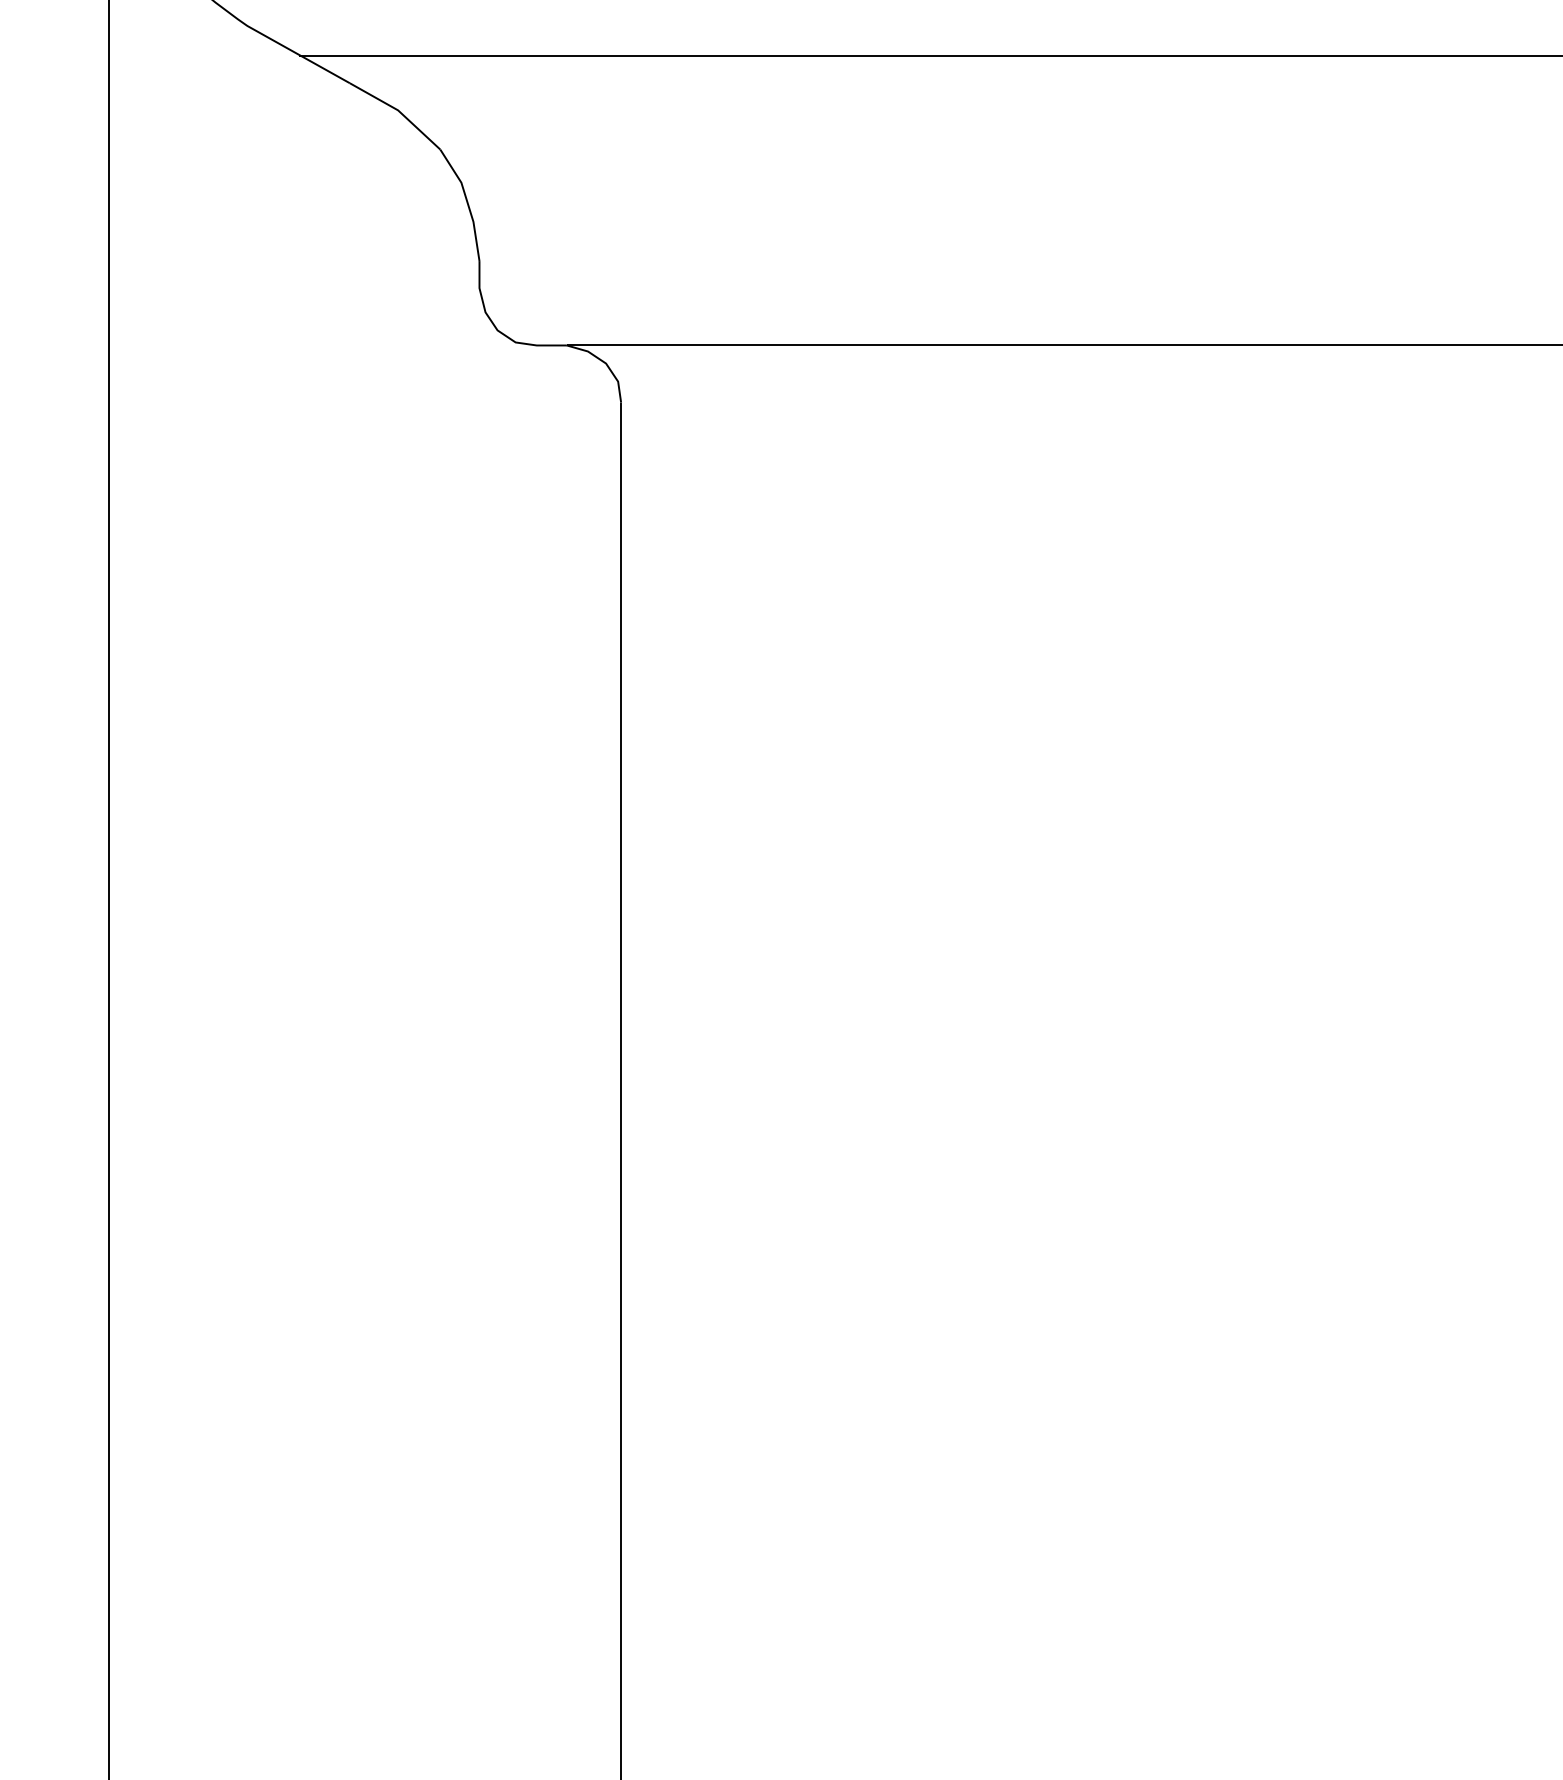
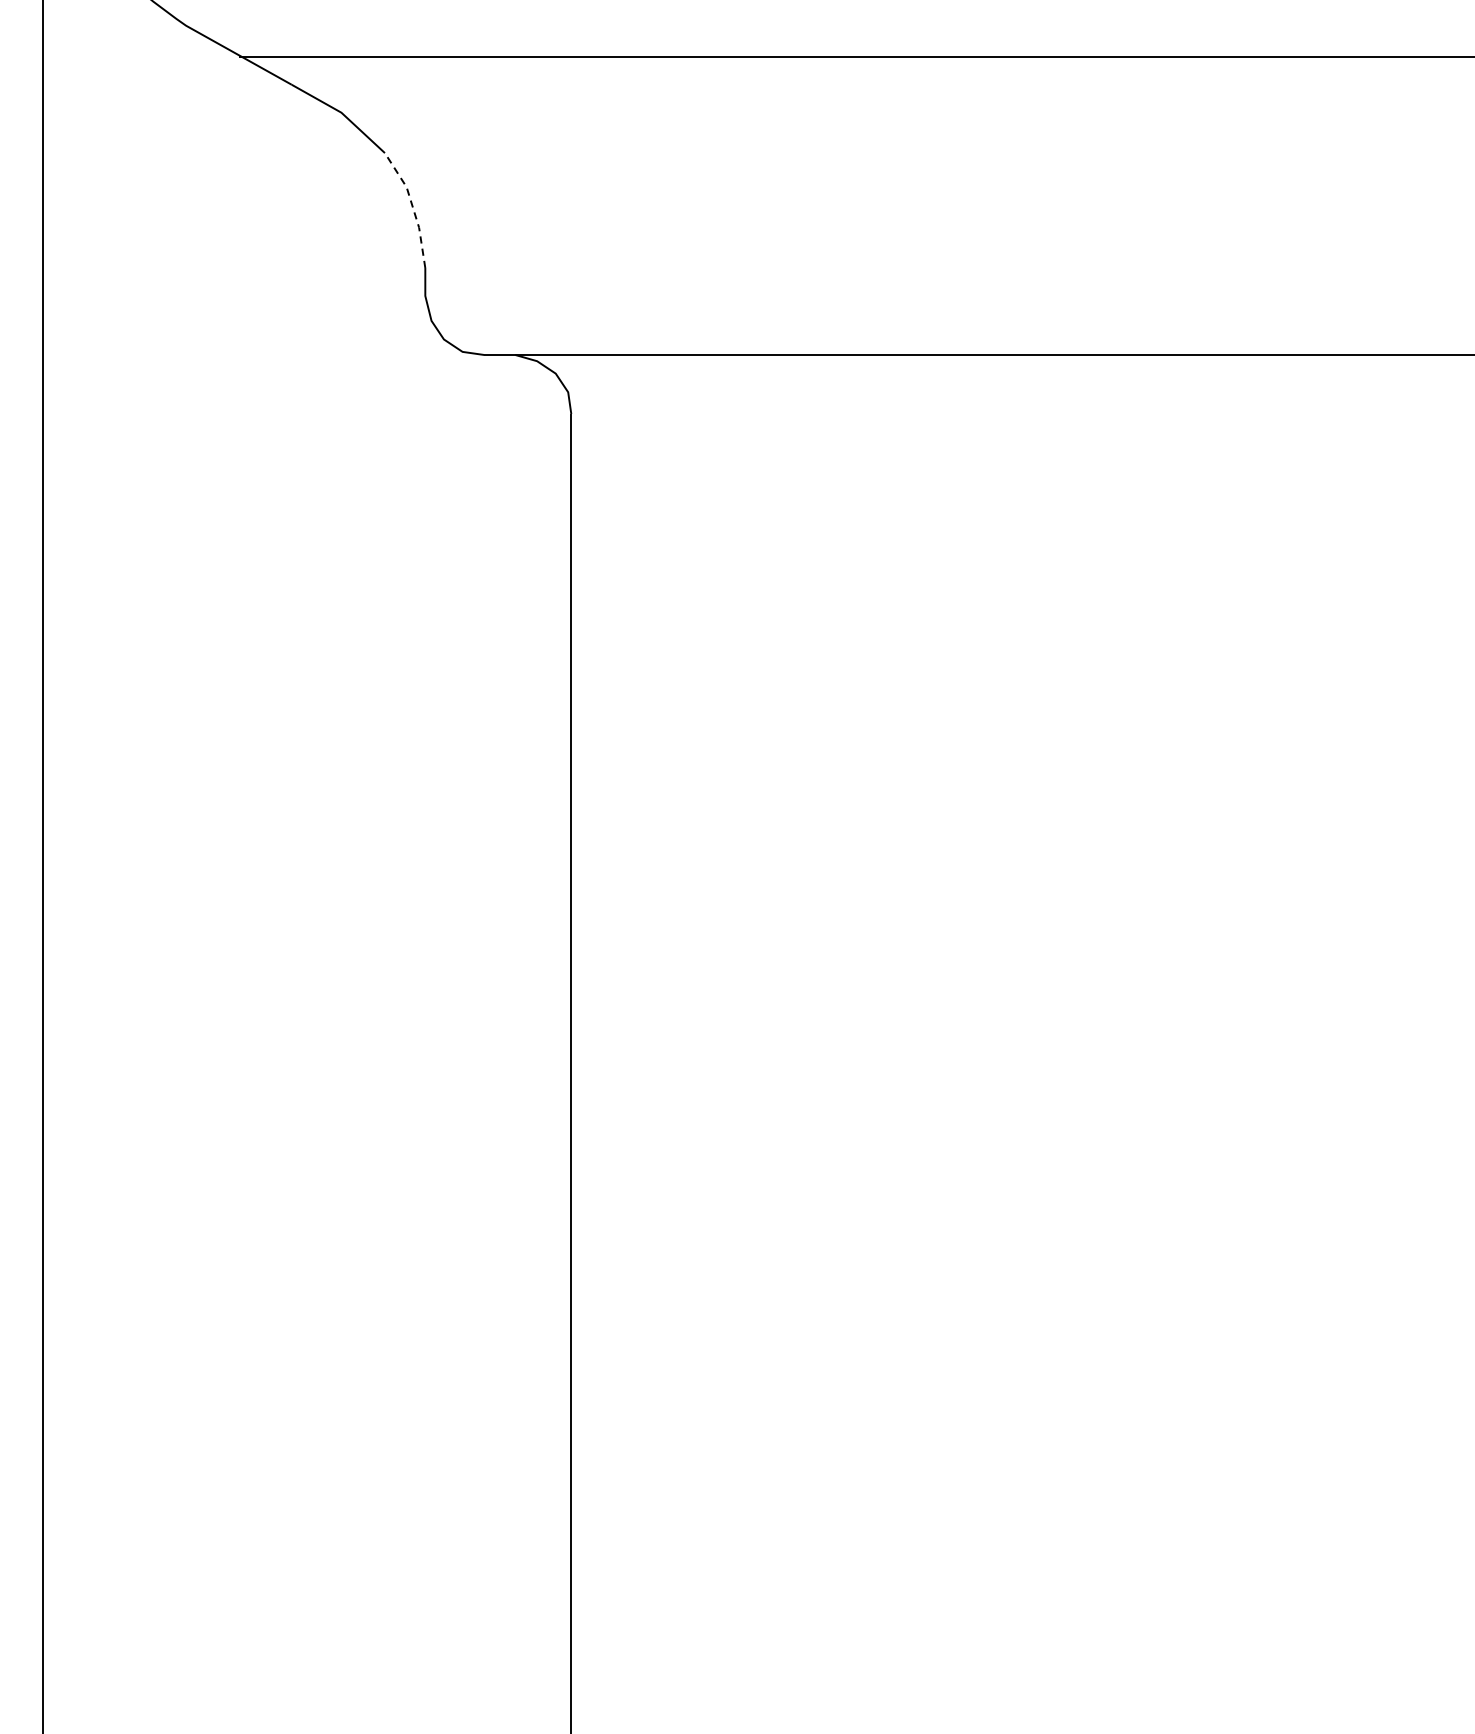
line: (467, 201) -> (412, 206), solid -> dashed

